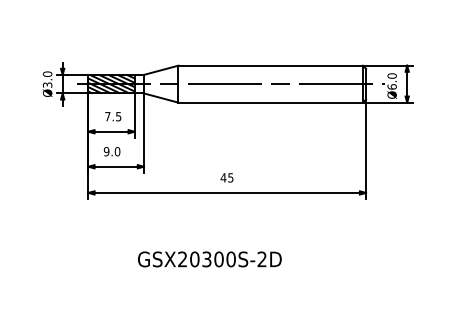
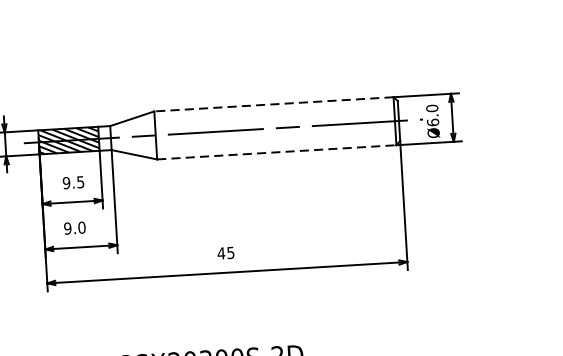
line: (270, 65) -> (273, 104), solid -> dashed
line: (271, 102) -> (277, 152), solid -> dashed
text: (107, 116) -> (66, 182), 7.5 -> 9.5

